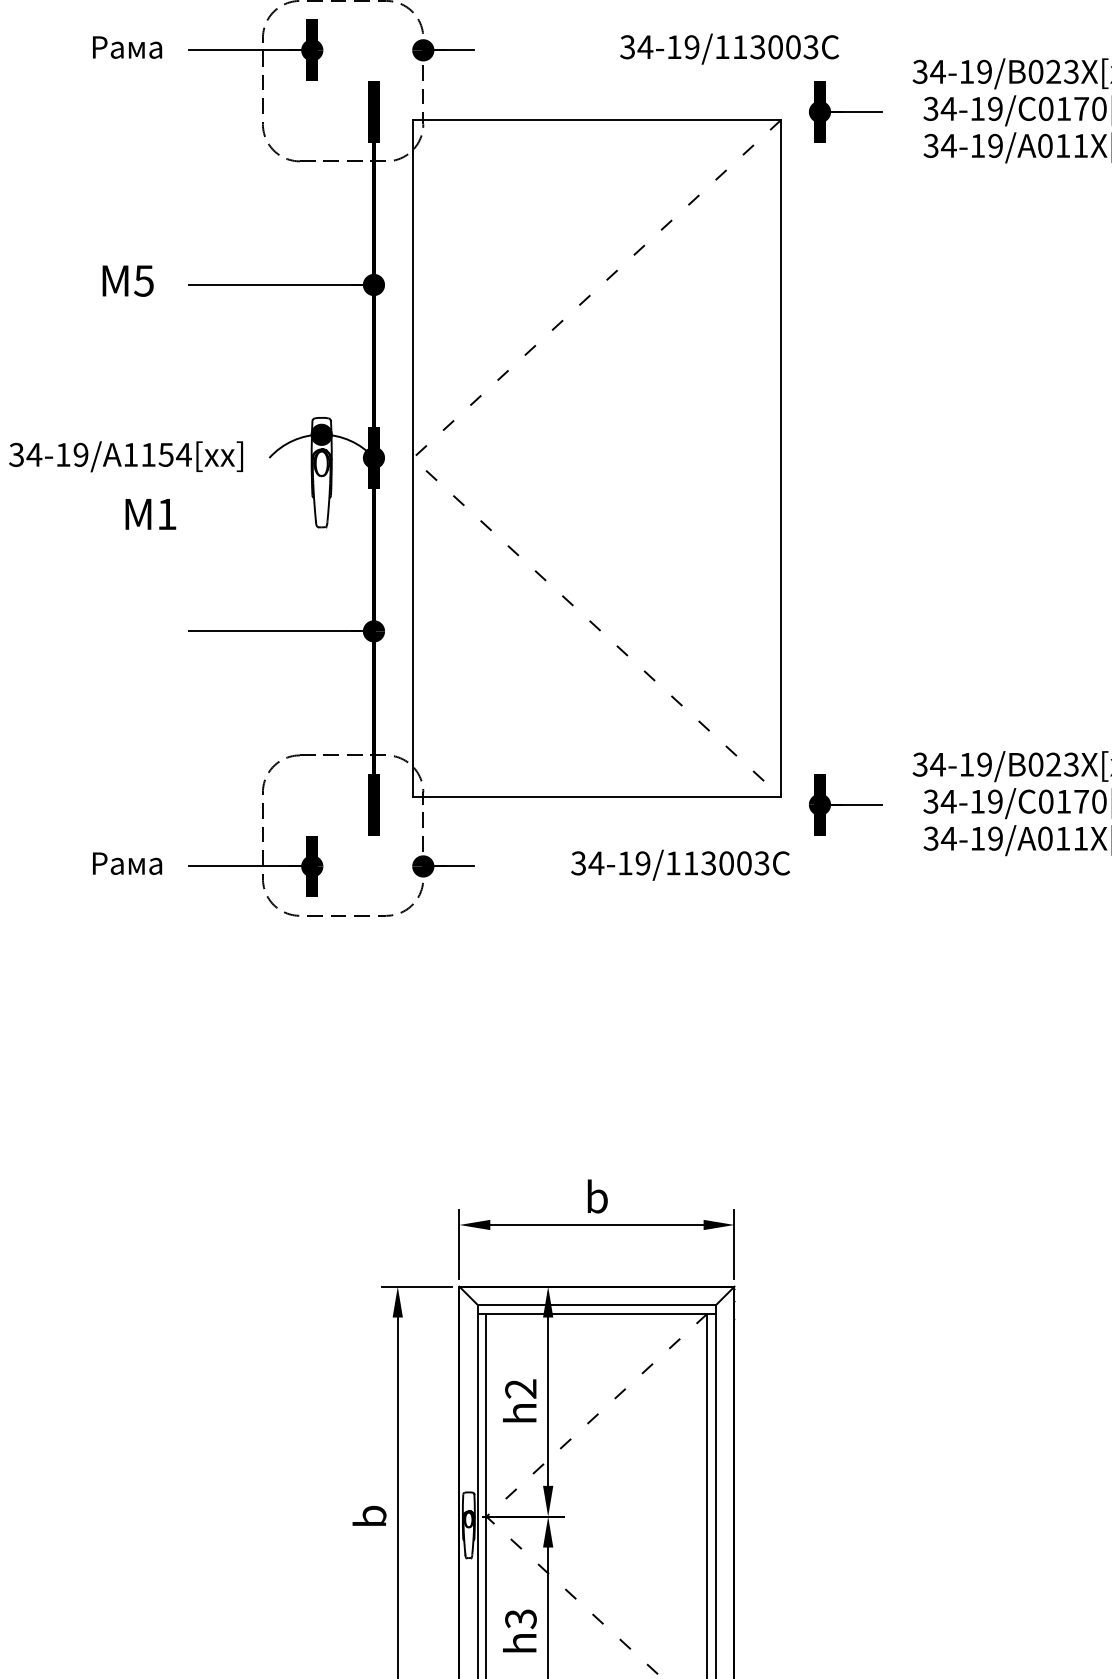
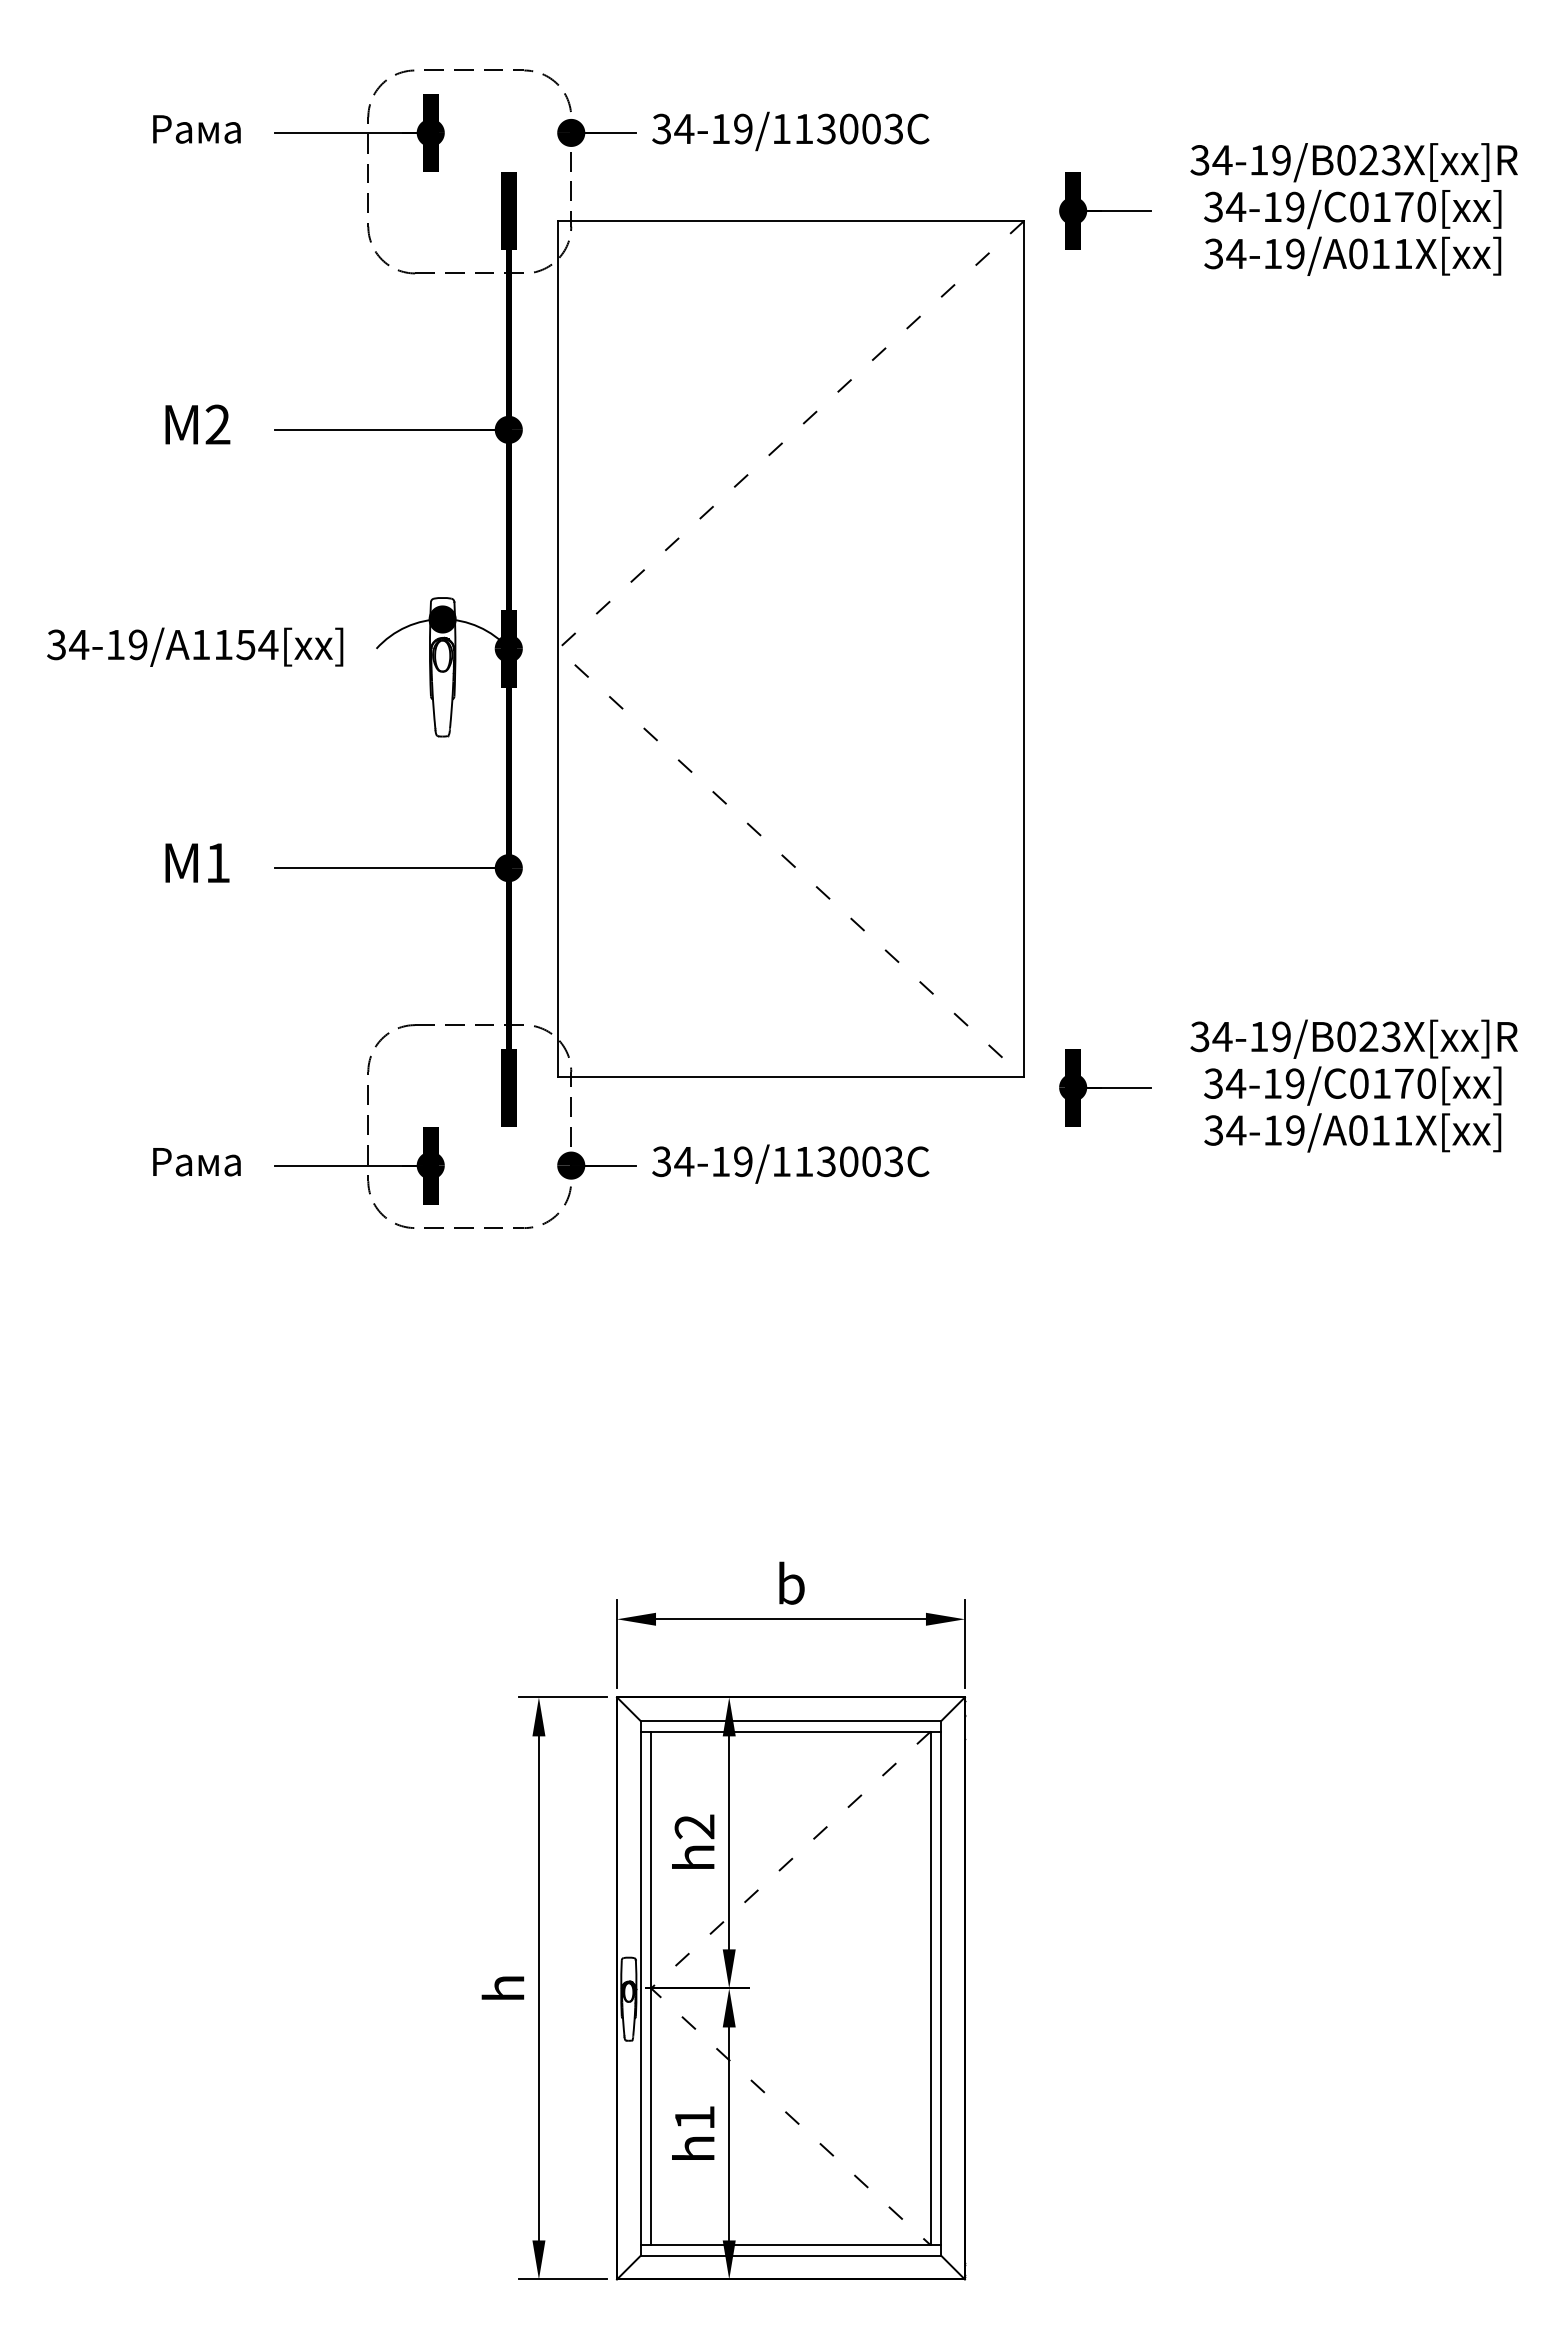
text: (729, 49) -> (790, 131), moved
text: (143, 280) -> (217, 424), M5 -> M2
text: (150, 513) -> (197, 862), moved
text: (680, 864) -> (790, 1163), moved
text: (369, 1515) -> (503, 1986), b -> h
text: (520, 1619) -> (694, 2118), h3 -> h1

